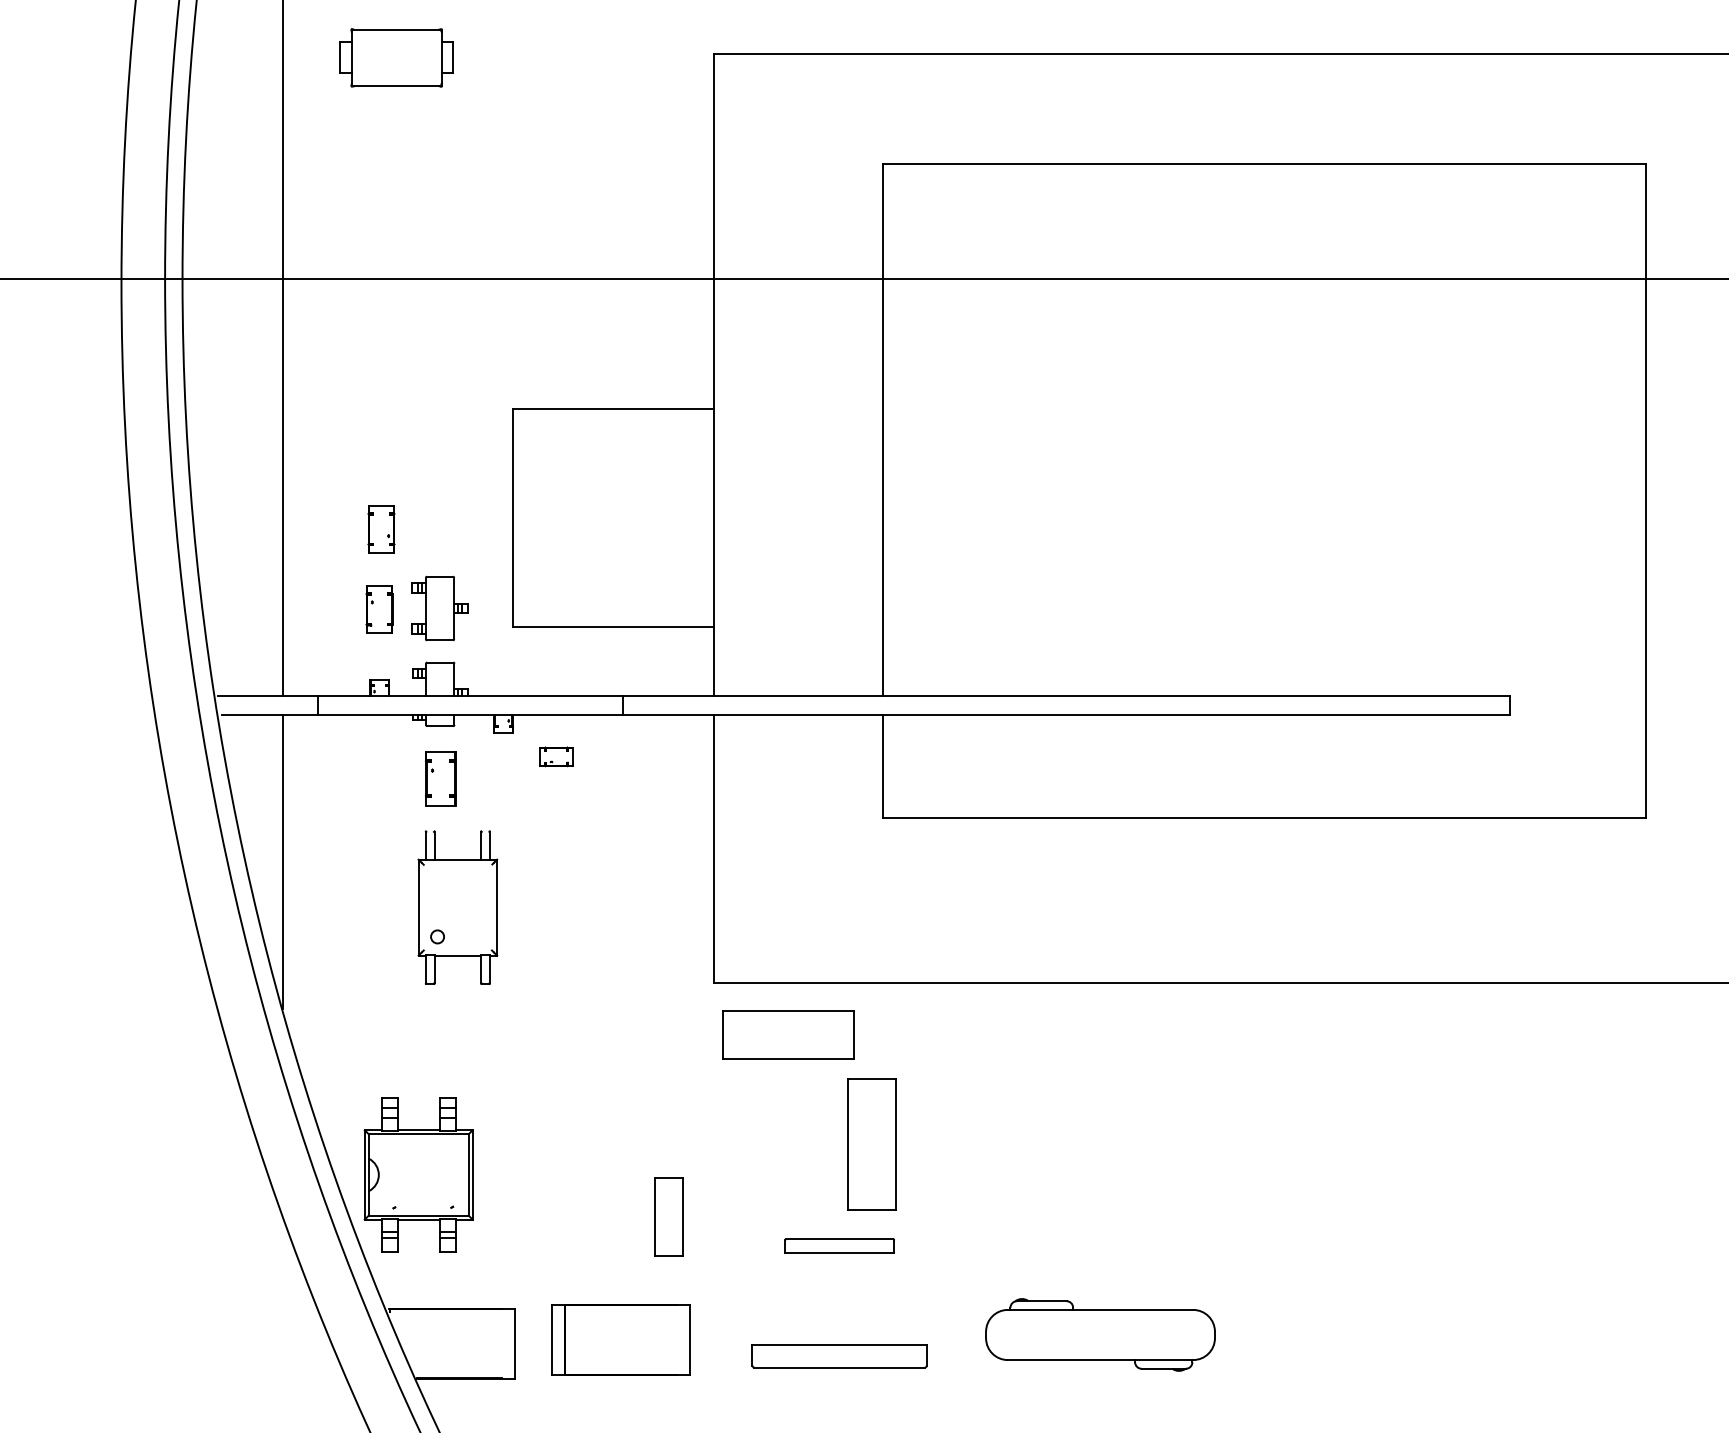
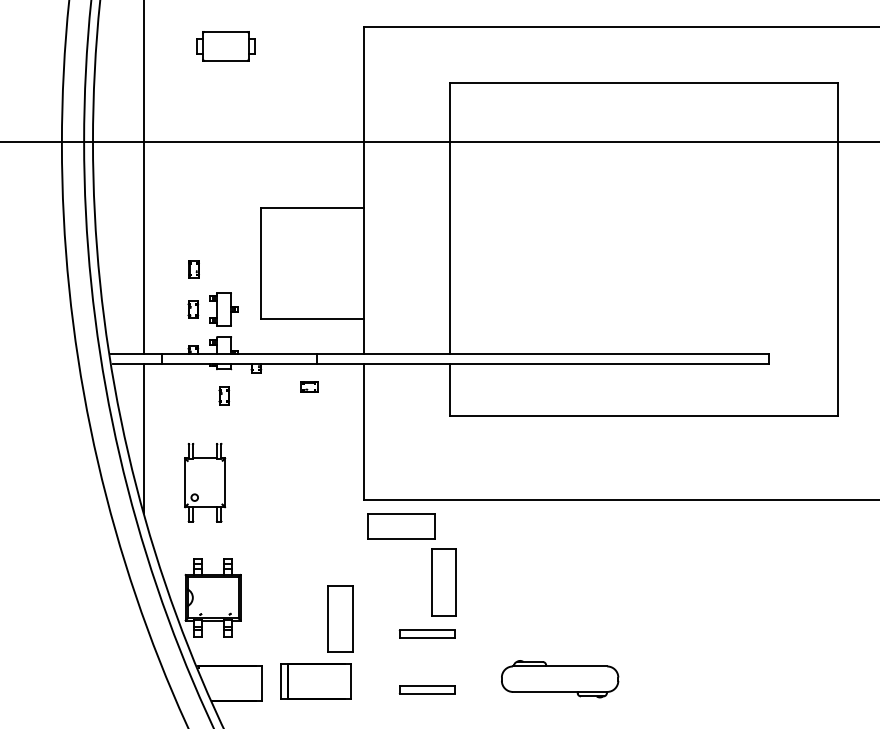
part: (395, 58) -> (225, 46), moved
part: (380, 529) -> (193, 269), size x0.71
part: (380, 608) -> (193, 309), size x0.71
part: (556, 755) -> (309, 386), moved
part: (439, 777) -> (223, 395), size x0.62
part: (458, 907) -> (205, 482), moved
part: (668, 1215) -> (340, 618), size x1.67
part: (839, 1355) -> (427, 689), size x0.62

